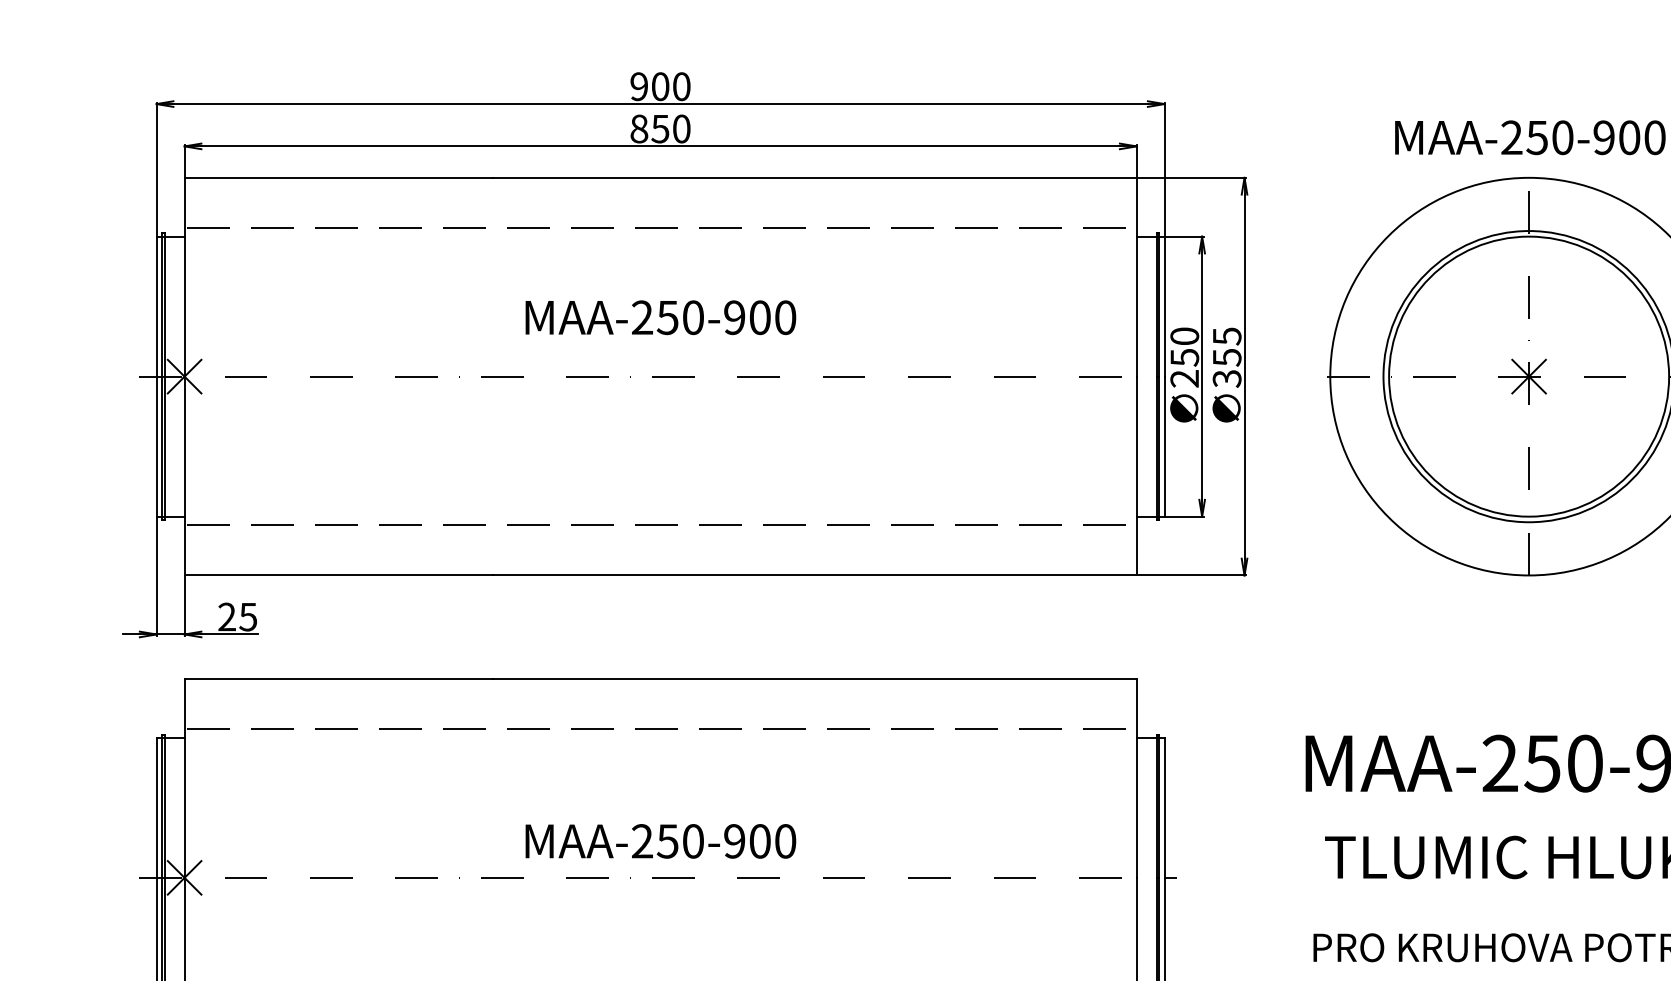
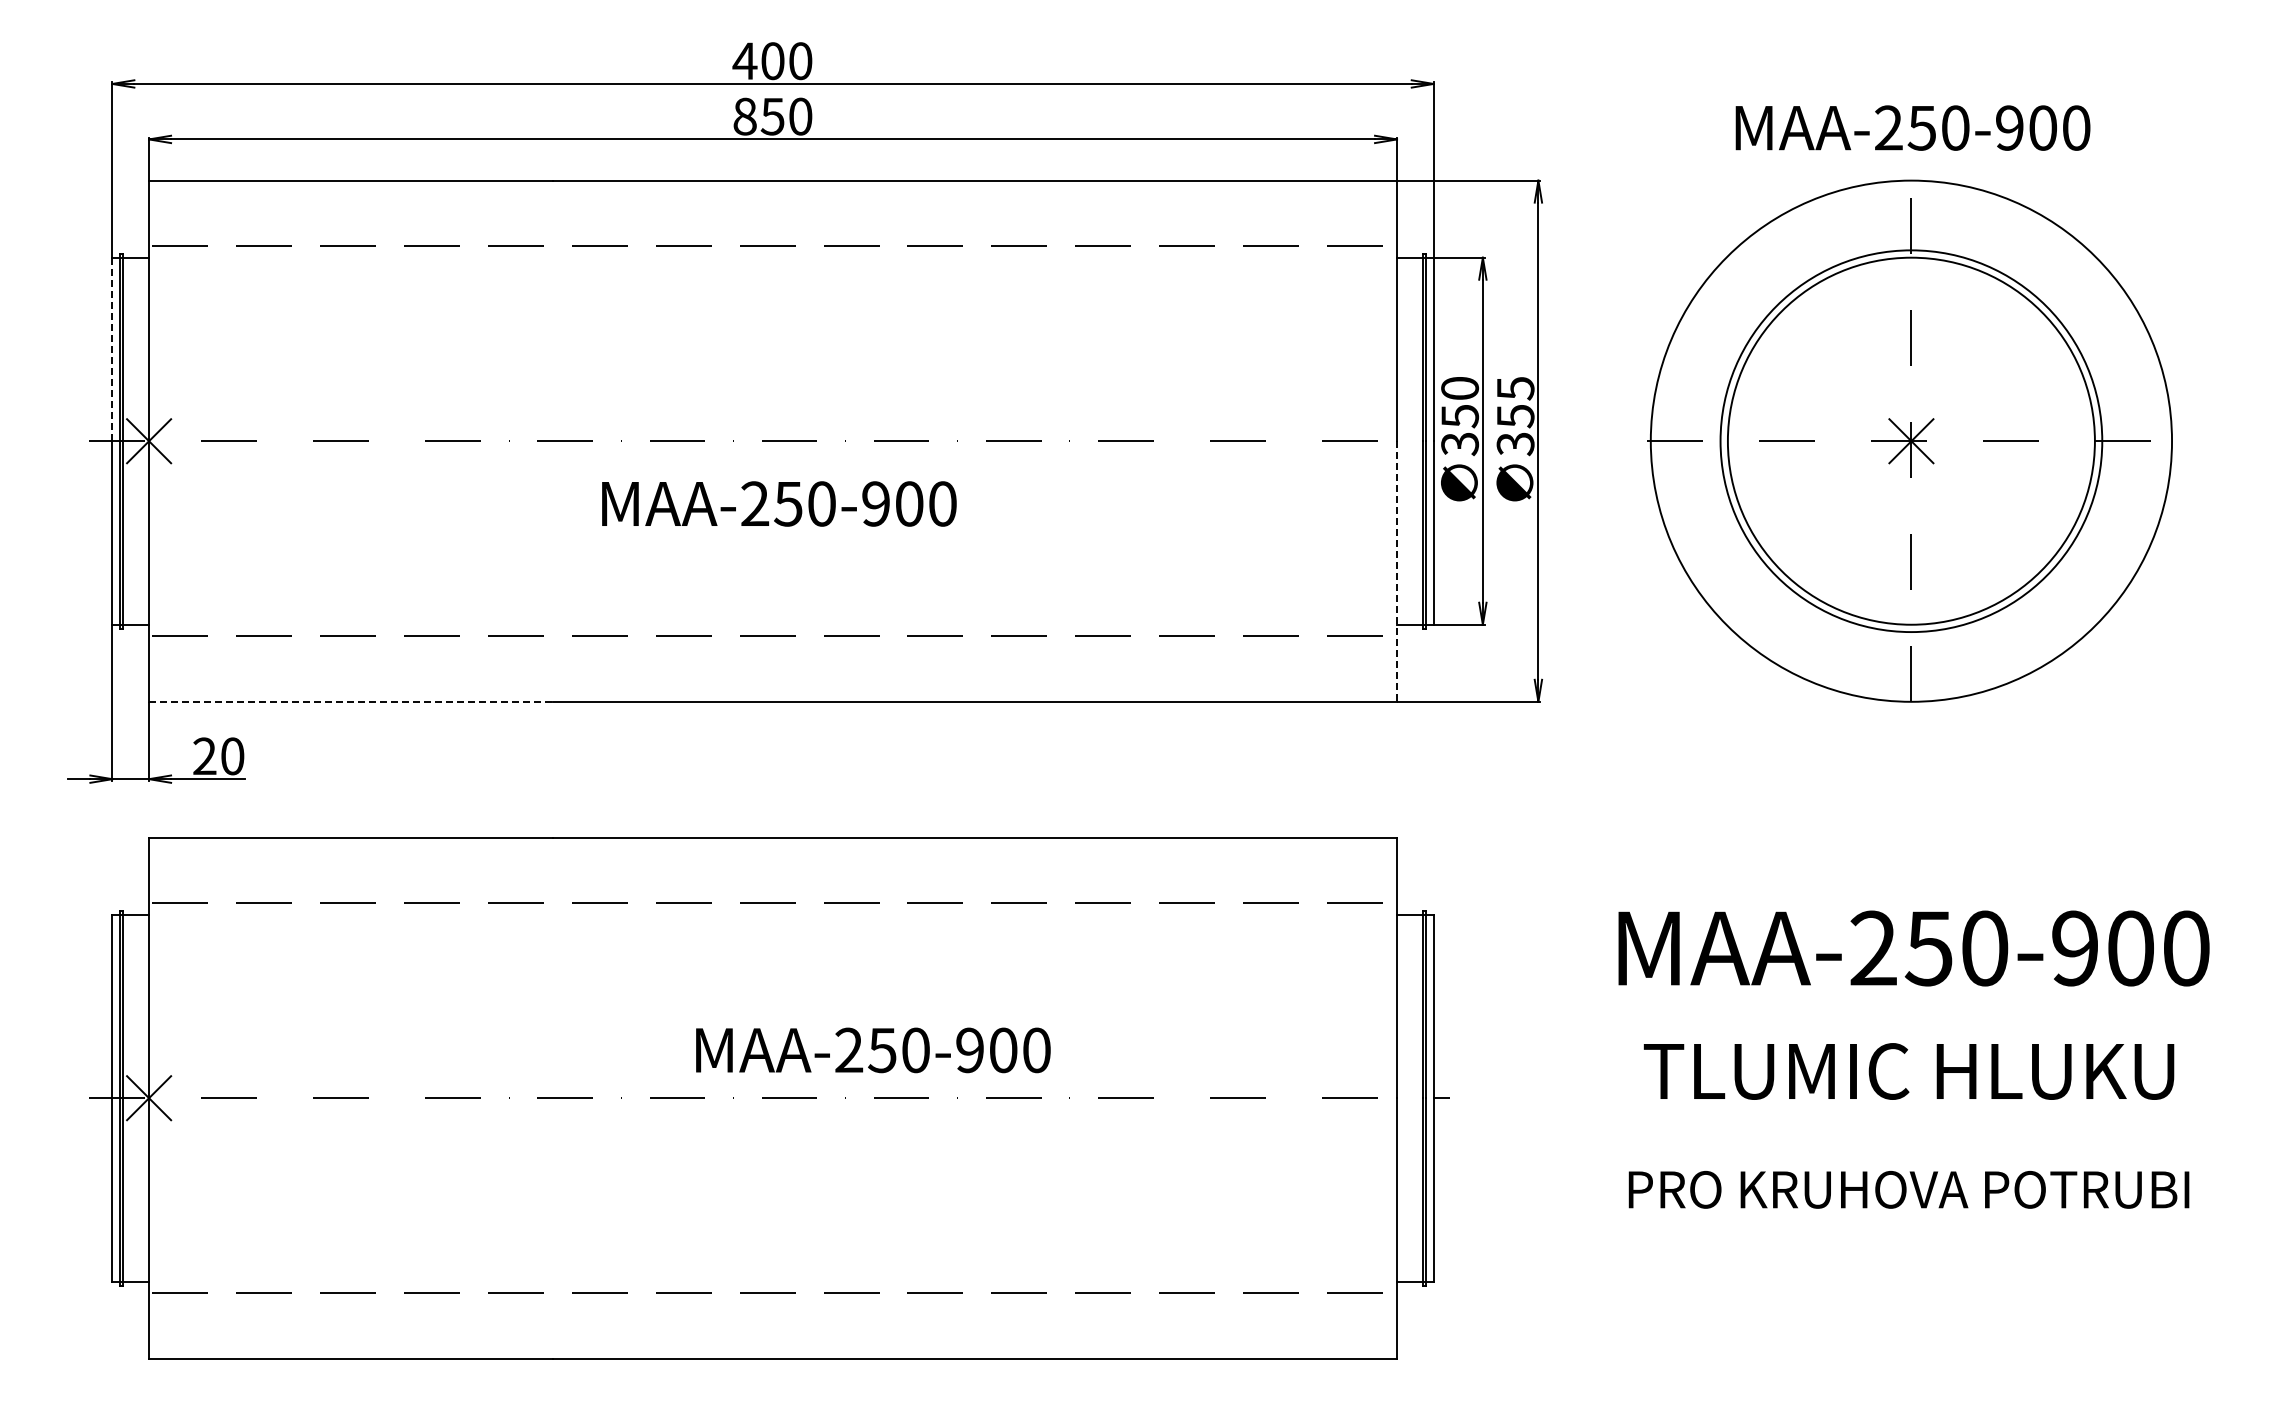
text: (638, 86) -> (744, 61), 900 -> 400
line: (156, 306) -> (112, 349), solid -> dashed
text: (660, 317) -> (779, 503), moved
text: (1185, 379) -> (1460, 444), 250 -> 350
line: (1137, 476) -> (1397, 572), solid -> dashed
line: (338, 575) -> (350, 701), solid -> dashed
text: (248, 617) -> (232, 756), 25 -> 20
text: (660, 841) -> (873, 1050), moved

